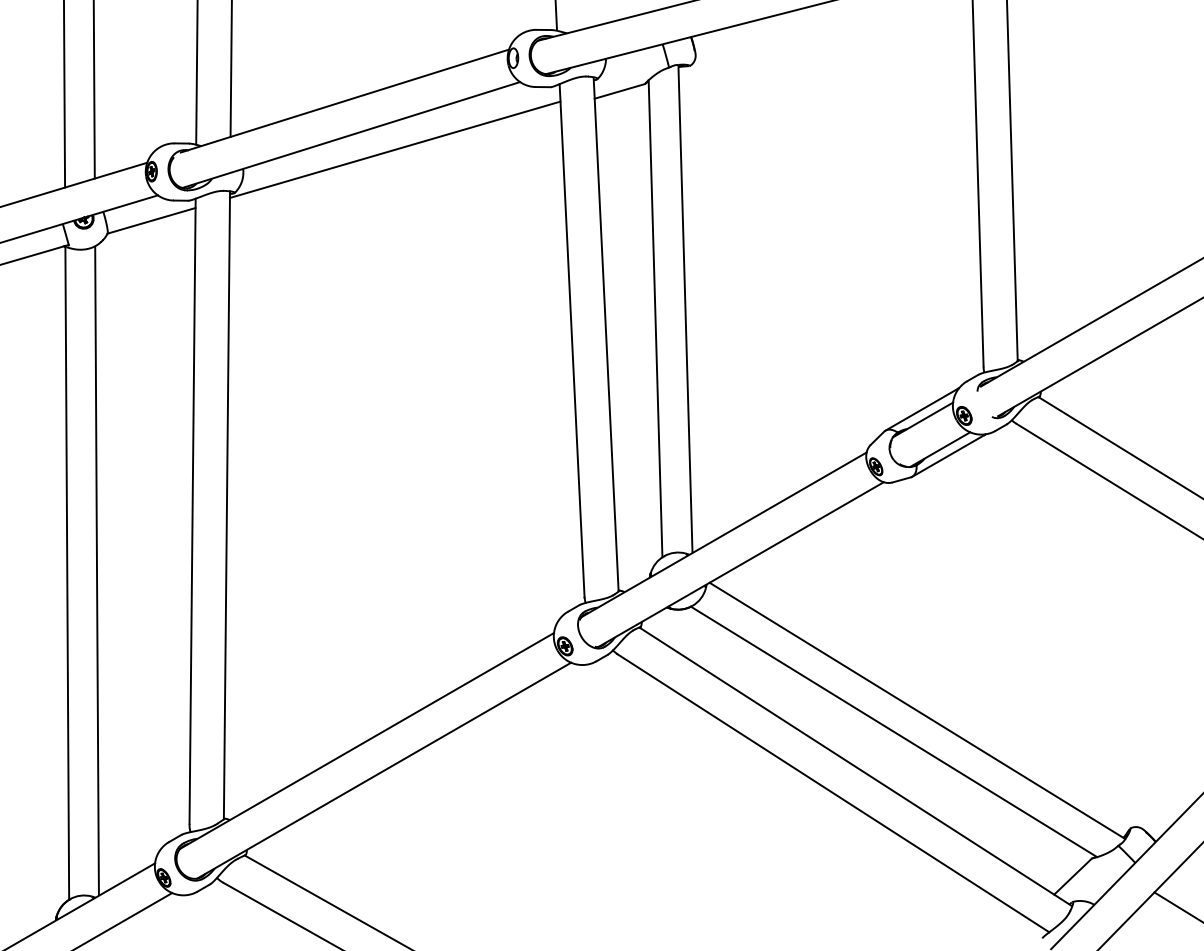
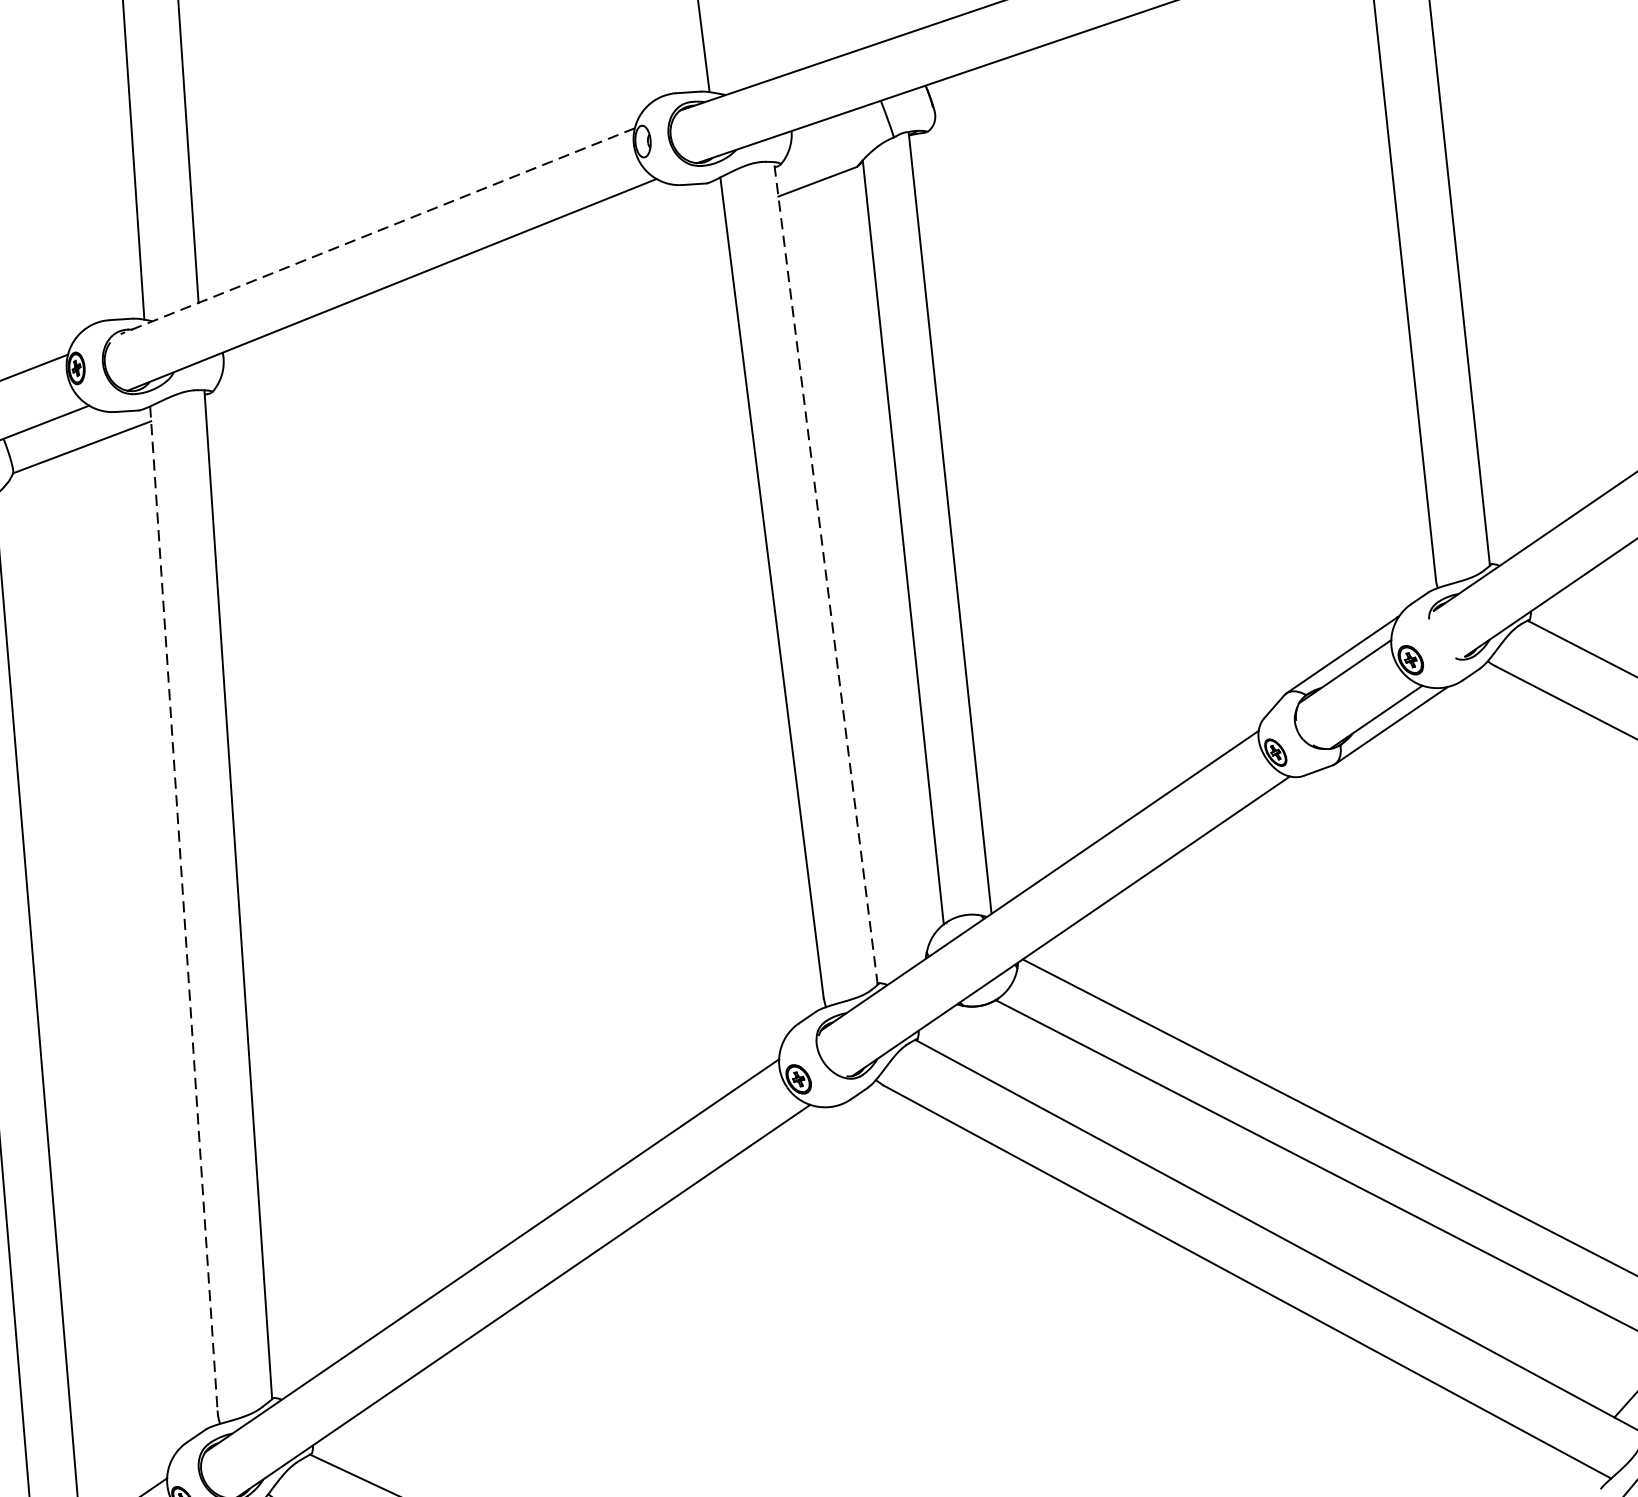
line: (344, 101) -> (377, 231), solid -> dashed
line: (394, 149) -> (463, 302), removed
line: (606, 333) -> (826, 571), solid -> dashed
line: (192, 511) -> (183, 908), solid -> dashed

